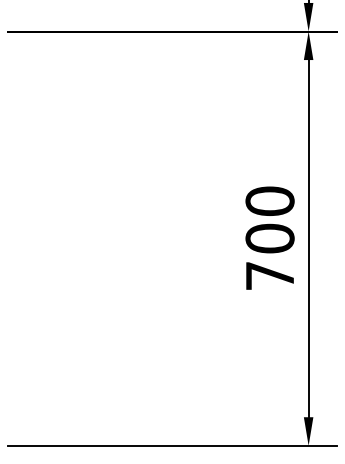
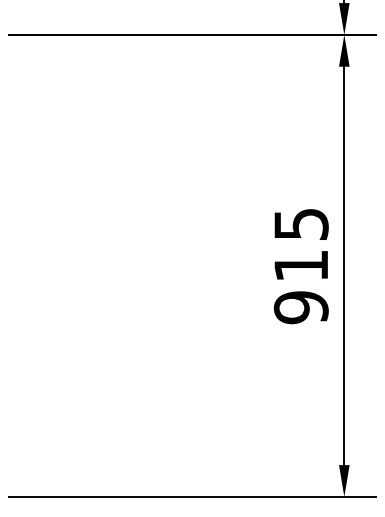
text: (269, 238) -> (300, 265), 700 -> 915

